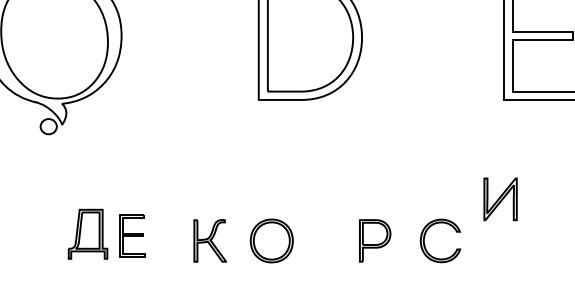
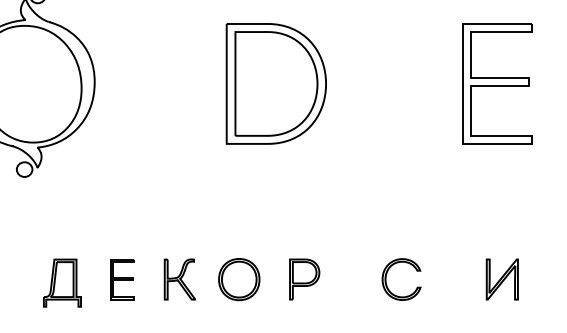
part: (499, 199) -> (501, 279), moved
part: (88, 233) -> (62, 282), moved
part: (132, 235) -> (122, 279), moved
part: (374, 240) -> (304, 279), moved

